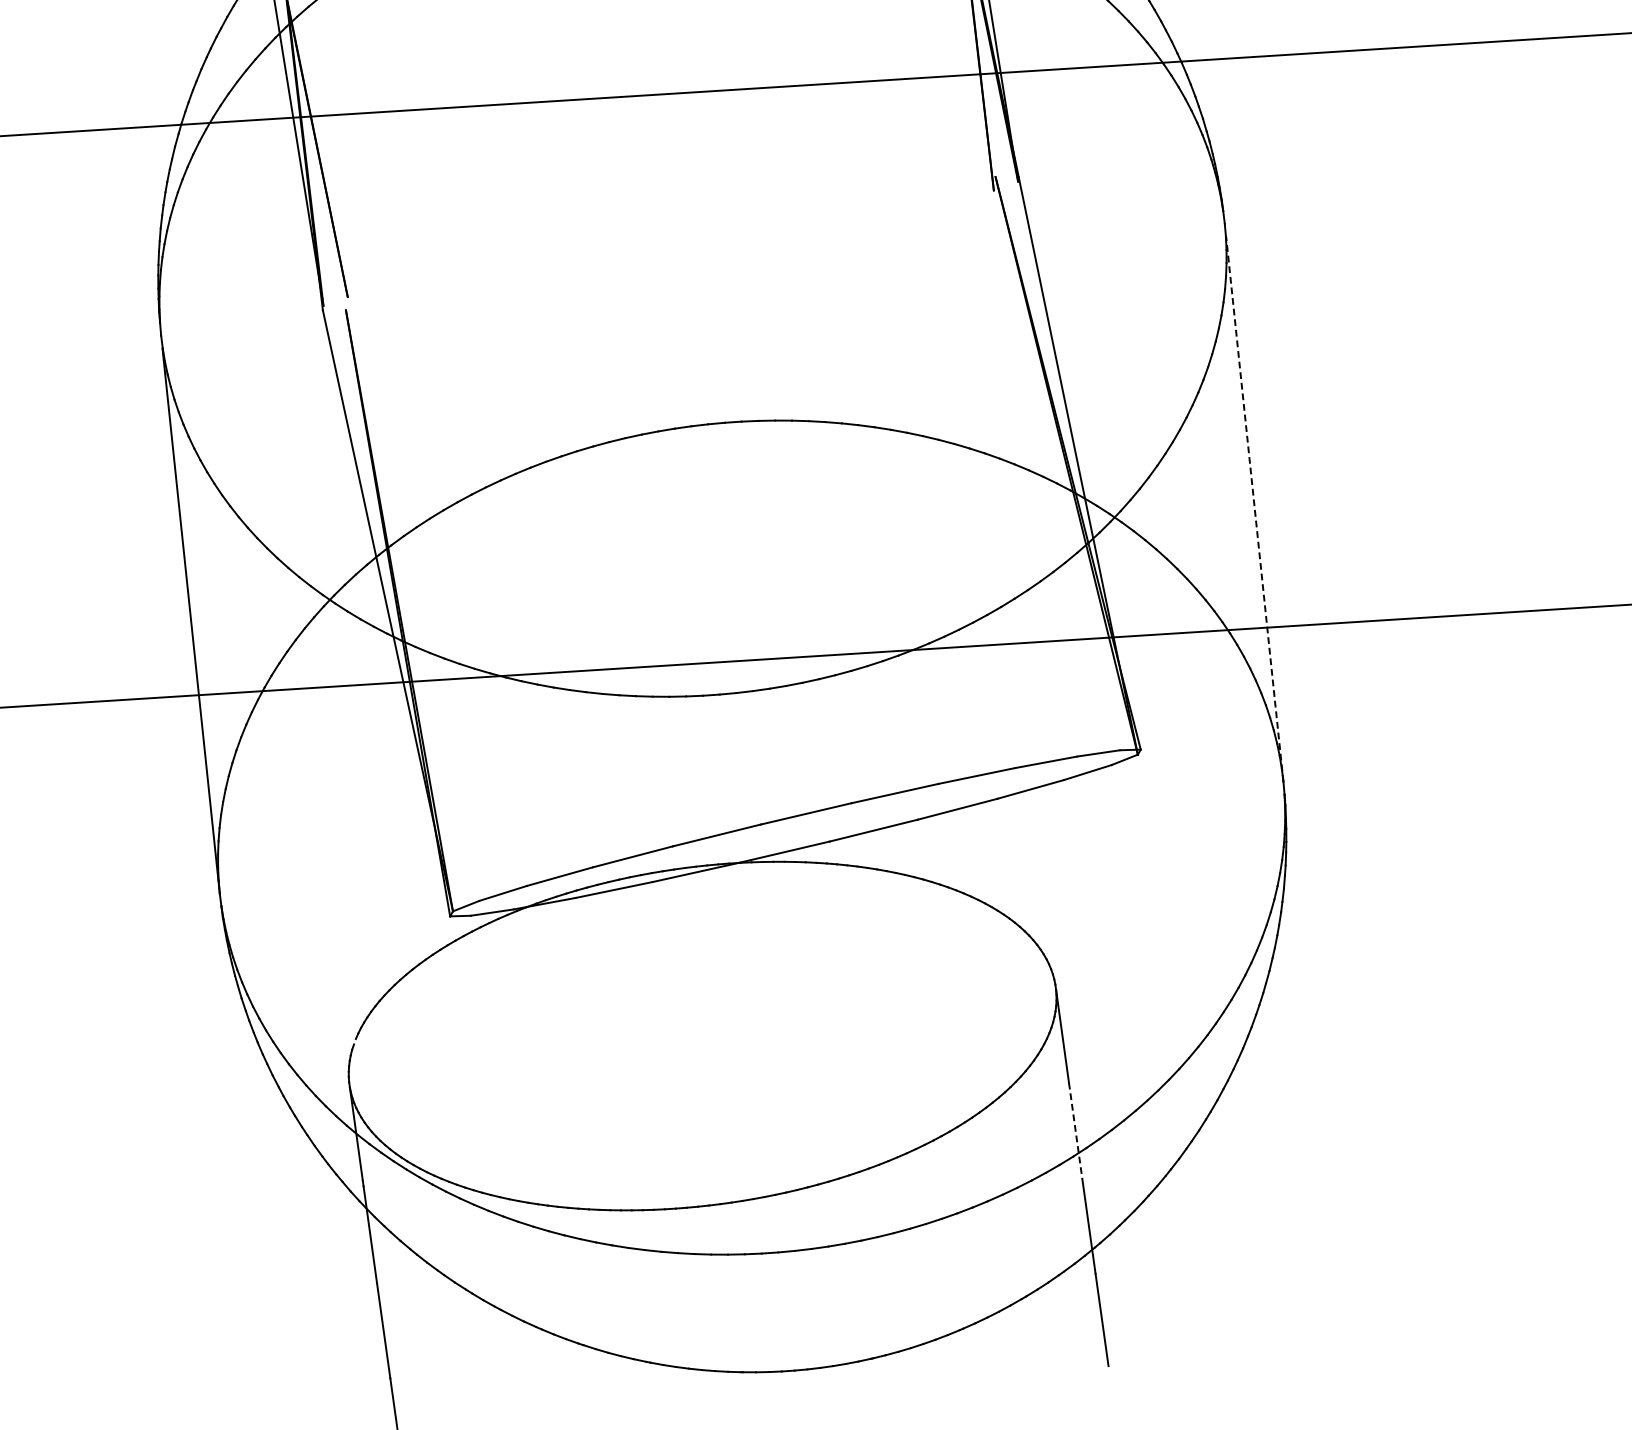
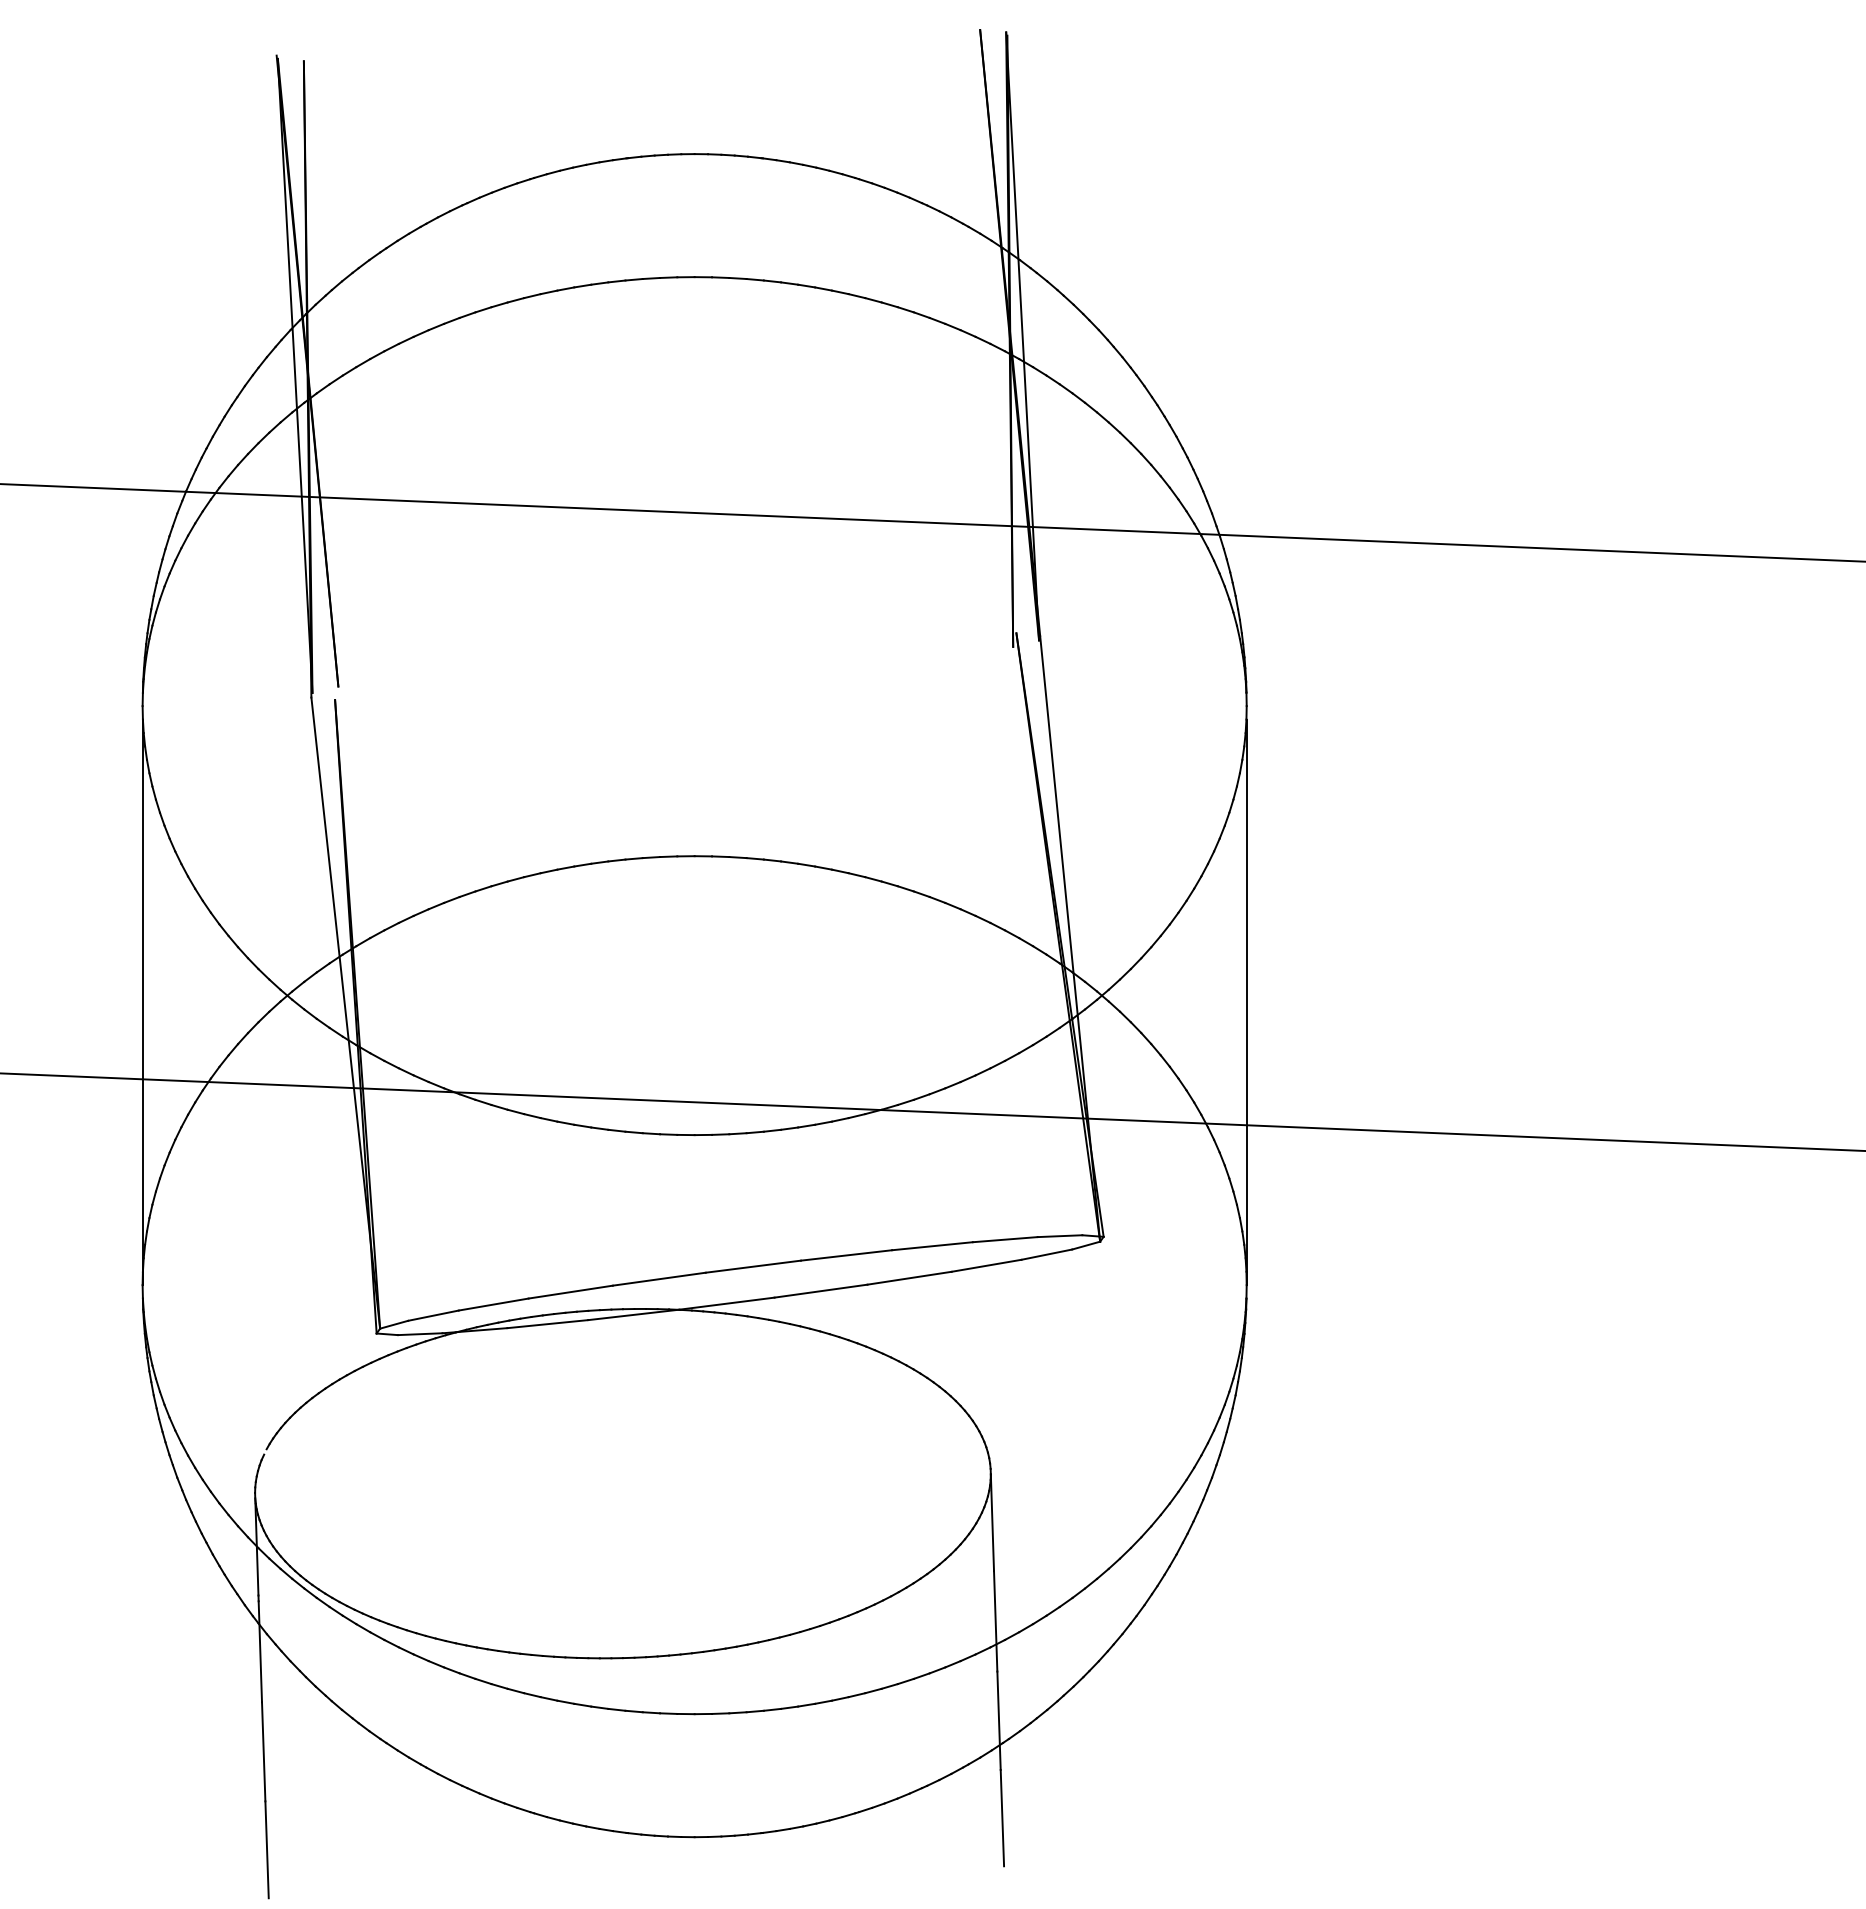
line: (1254, 509) -> (1246, 1002), dashed -> solid
line: (1075, 1131) -> (995, 1621), dashed -> solid

